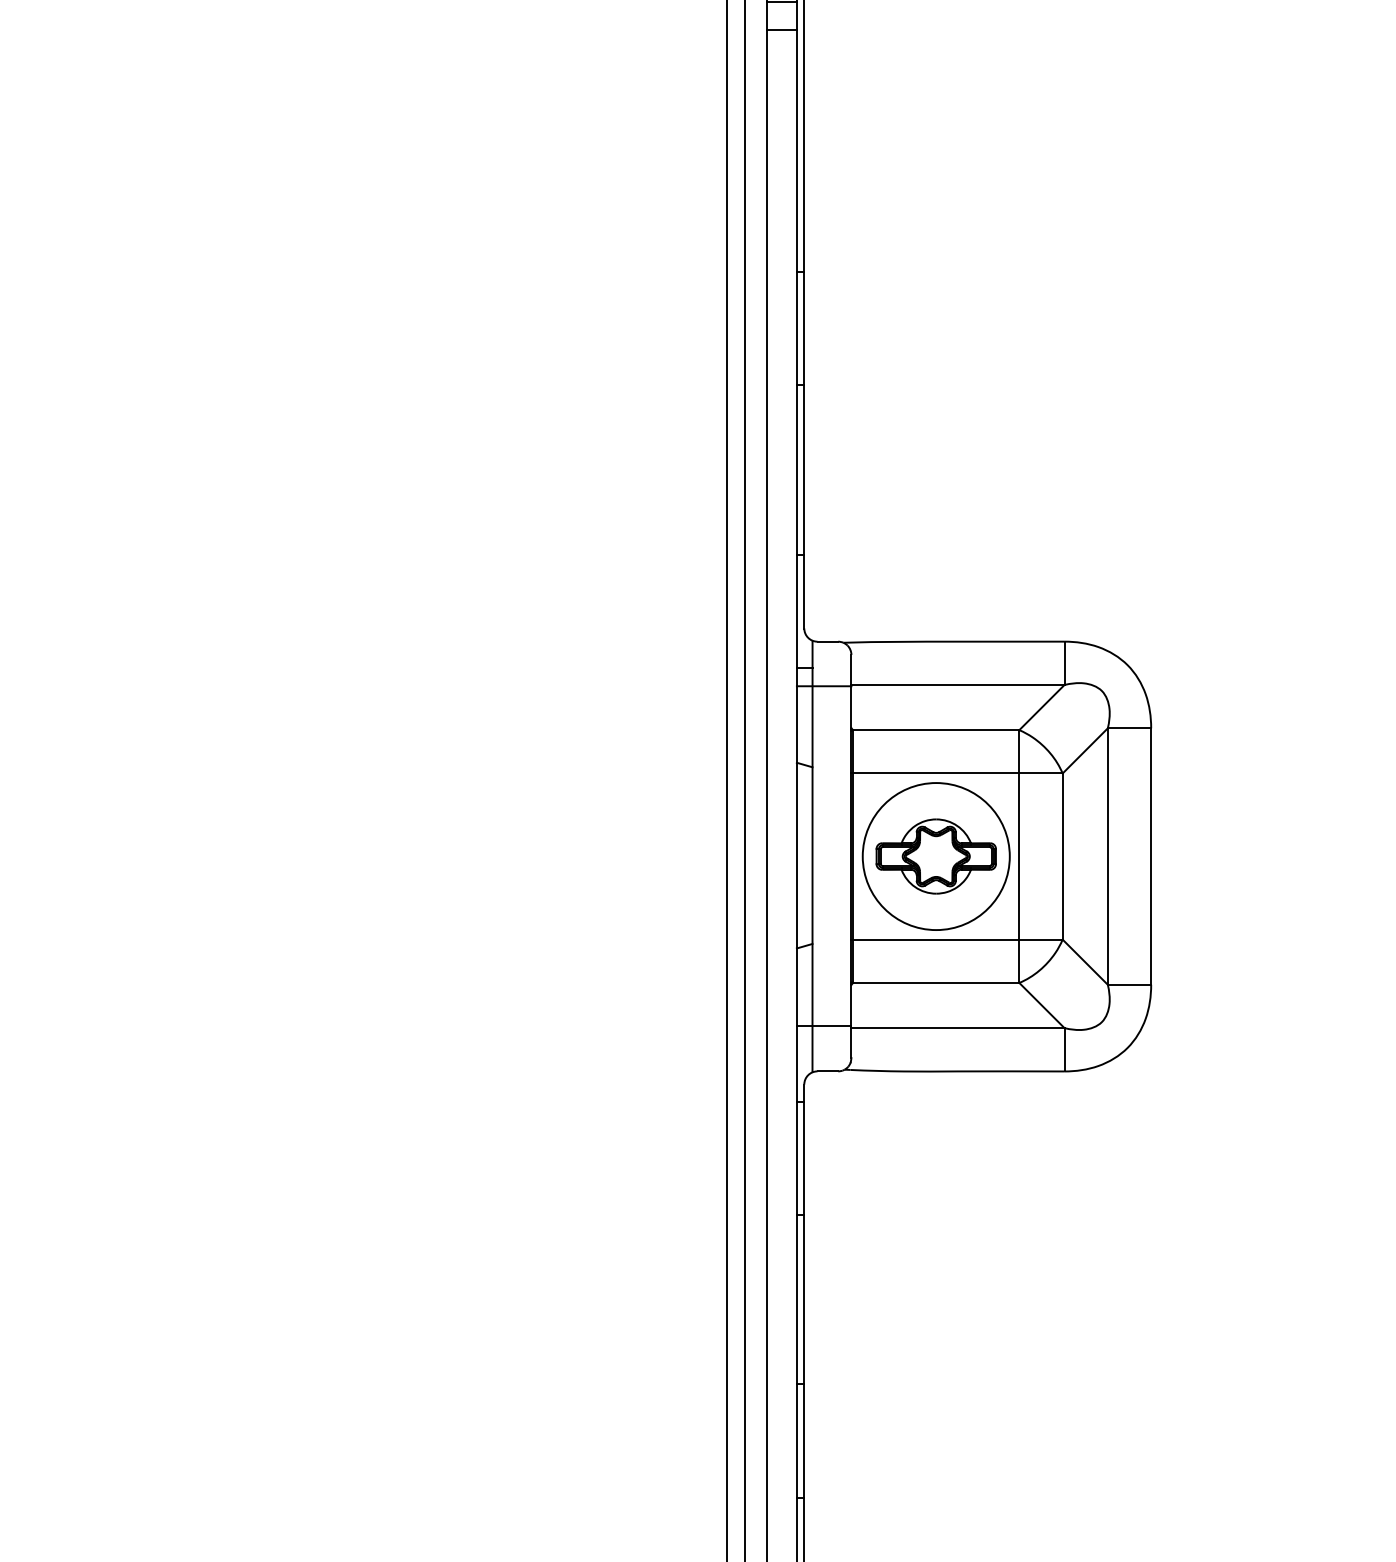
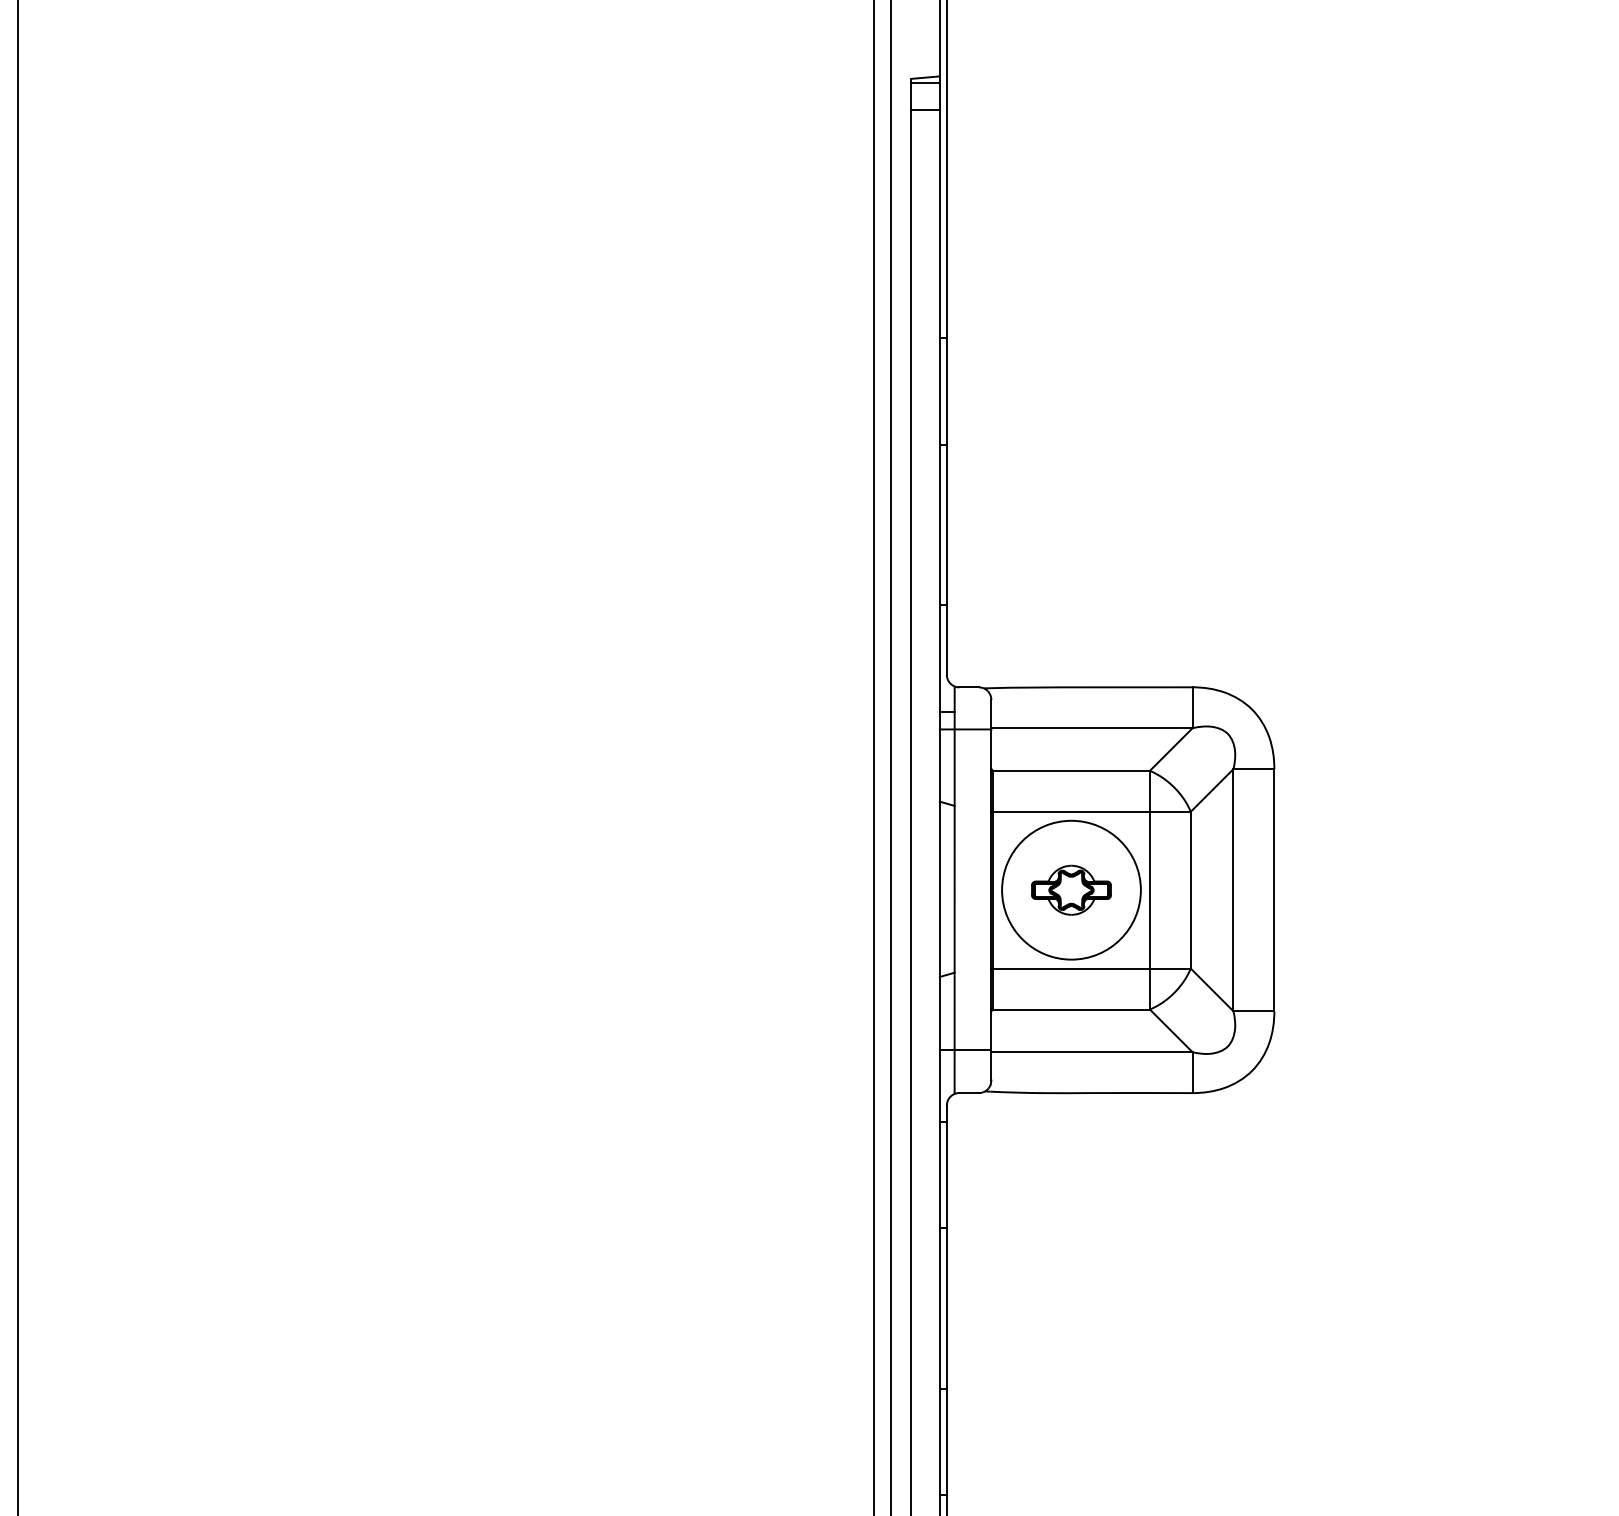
part: (936, 856) -> (1071, 890), size x0.7

